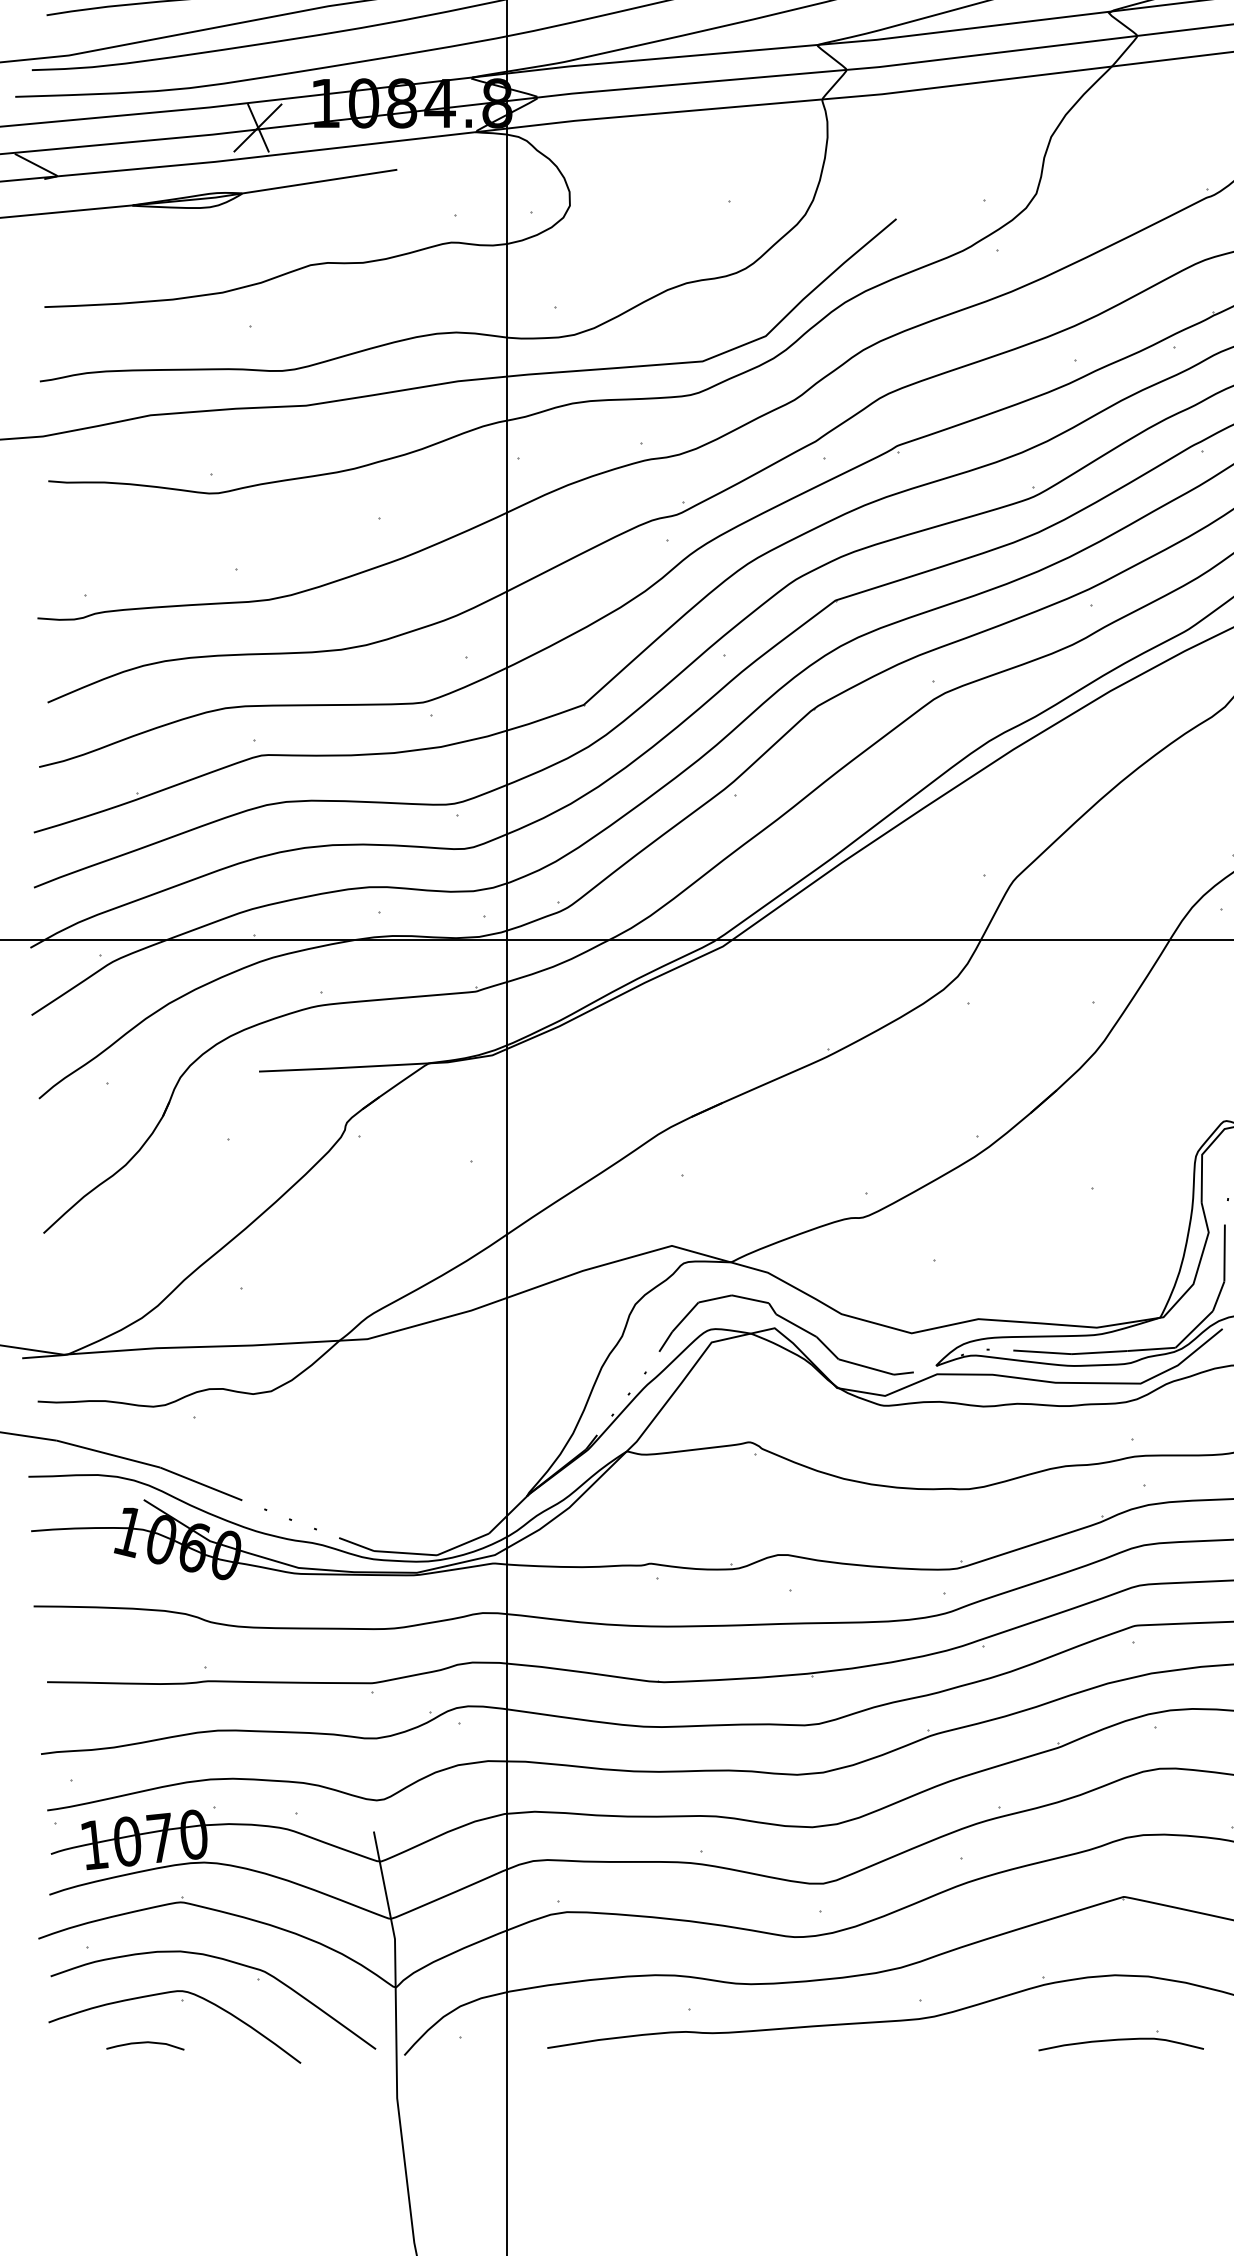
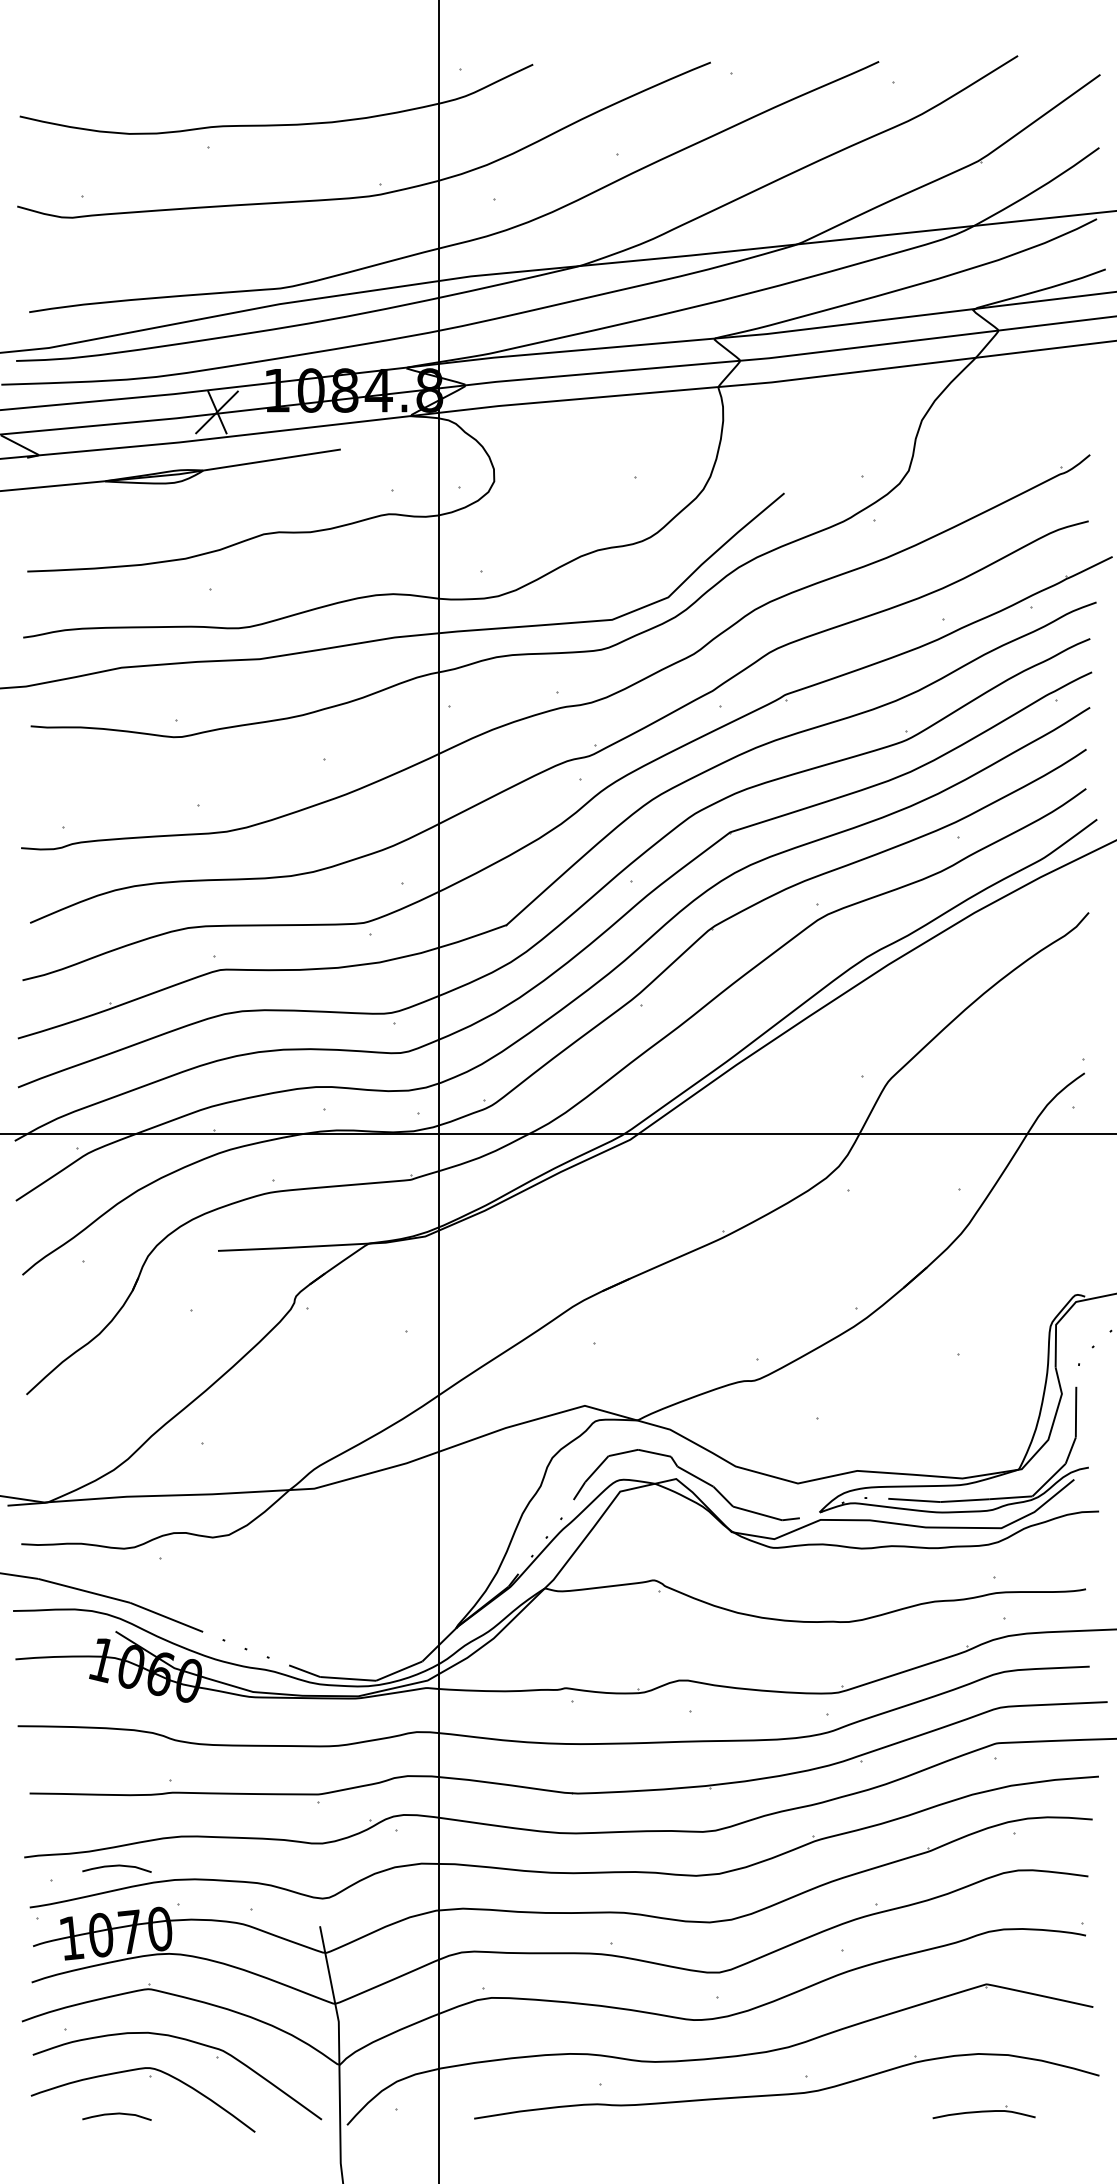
curve: (144, 1764) -> (116, 1866), added
part: (1120, 2041) -> (983, 2112), size x0.7

